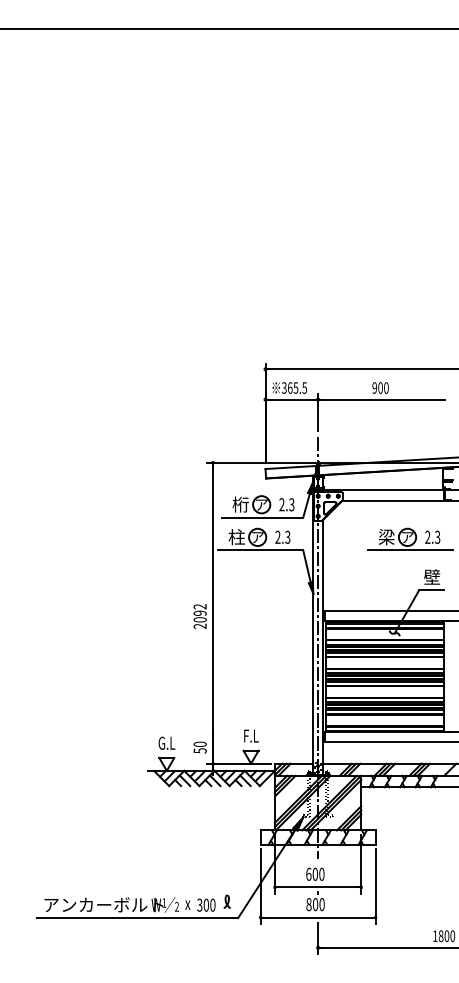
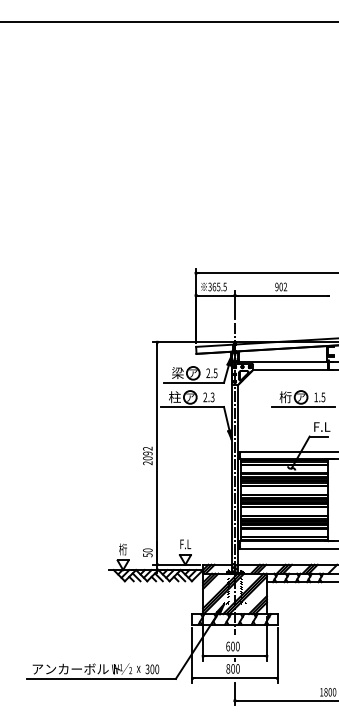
text: (386, 387) -> (285, 286), 900 -> 902
text: (240, 504) -> (177, 373), 桁 -> 梁
text: (291, 504) -> (215, 373), 2.3 -> 2.5
text: (432, 536) -> (319, 396), 2.3 -> 1.5
text: (386, 537) -> (285, 397), 梁 -> 桁
text: (435, 576) -> (321, 426), 壁 -> F.L
text: (166, 743) -> (122, 549), G.L -> 桁
part: (226, 901) -> (167, 666), removed

